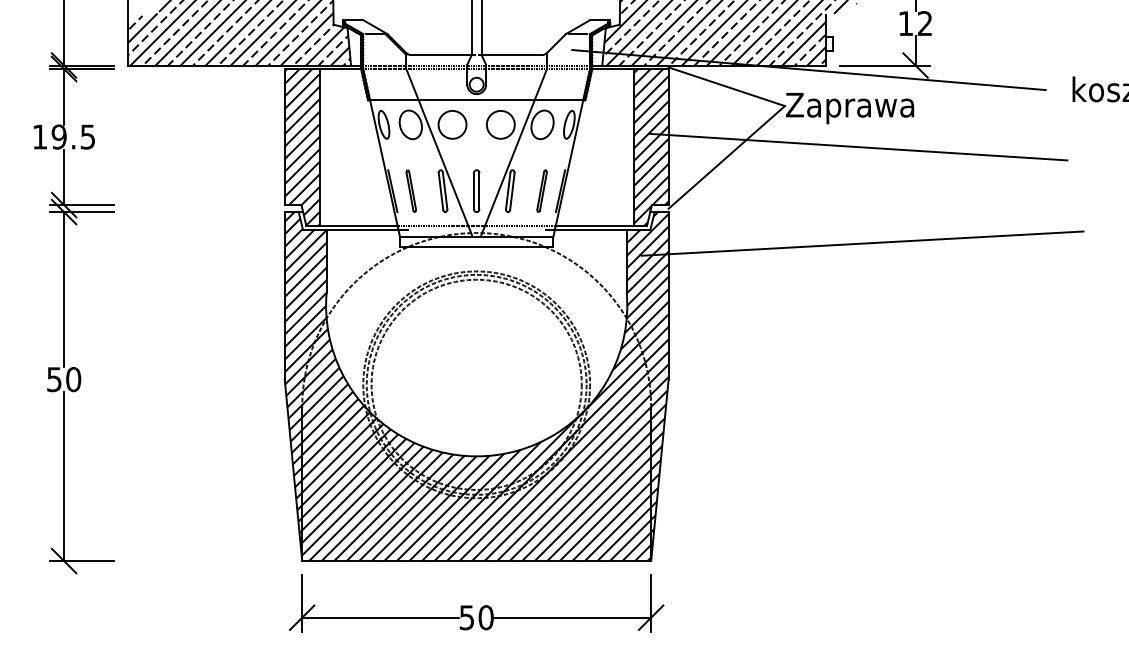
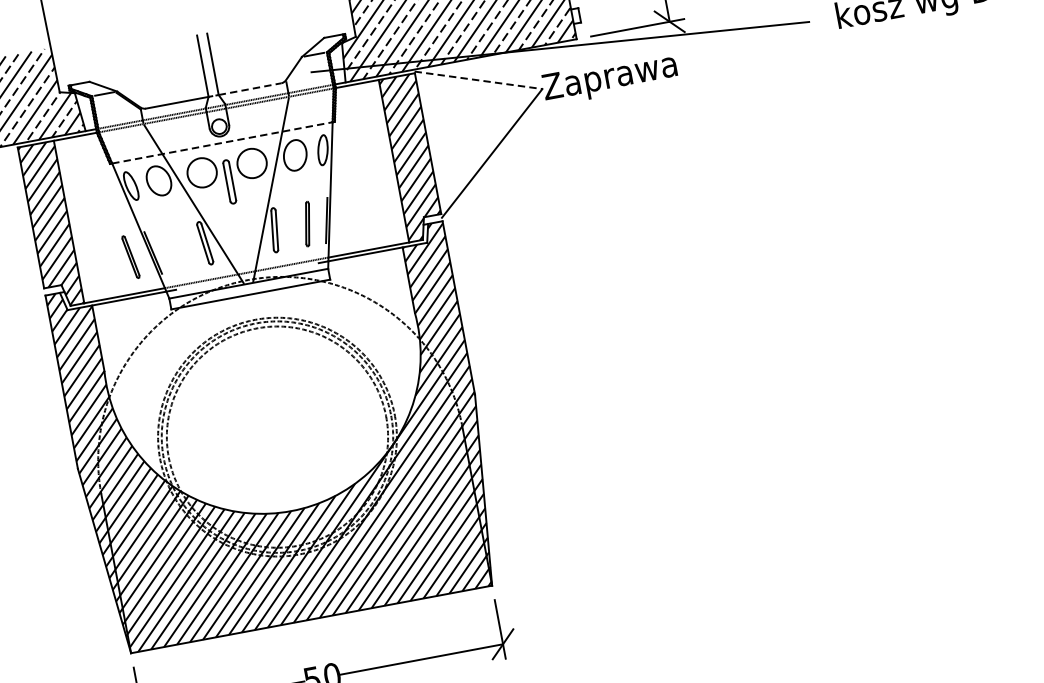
line: (512, 55) -> (250, 89), solid -> dashed
line: (727, 86) -> (479, 79), solid -> dashed
line: (476, 100) -> (222, 143), solid -> dashed
line: (858, 146) -> (626, 116), removed
part: (410, 190) -> (129, 256), moved
part: (476, 190) -> (229, 181), moved
line: (862, 243) -> (649, 216), removed

